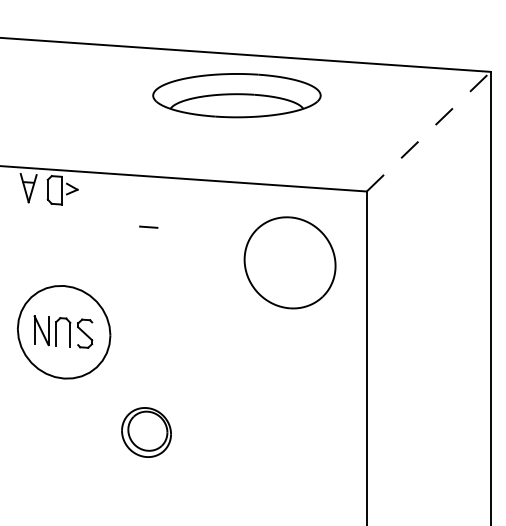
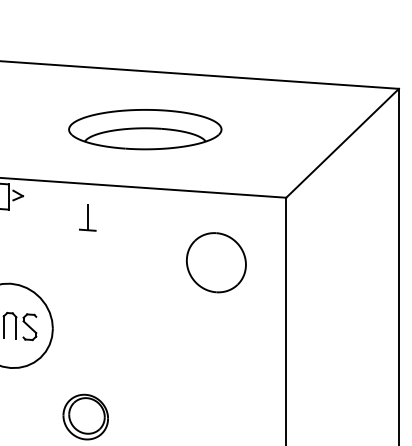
part: (236, 95) -> (144, 129), moved
line: (429, 131) -> (343, 143), dashed -> solid
line: (148, 213) -> (87, 217), added
part: (289, 262) -> (215, 262), size x0.71

